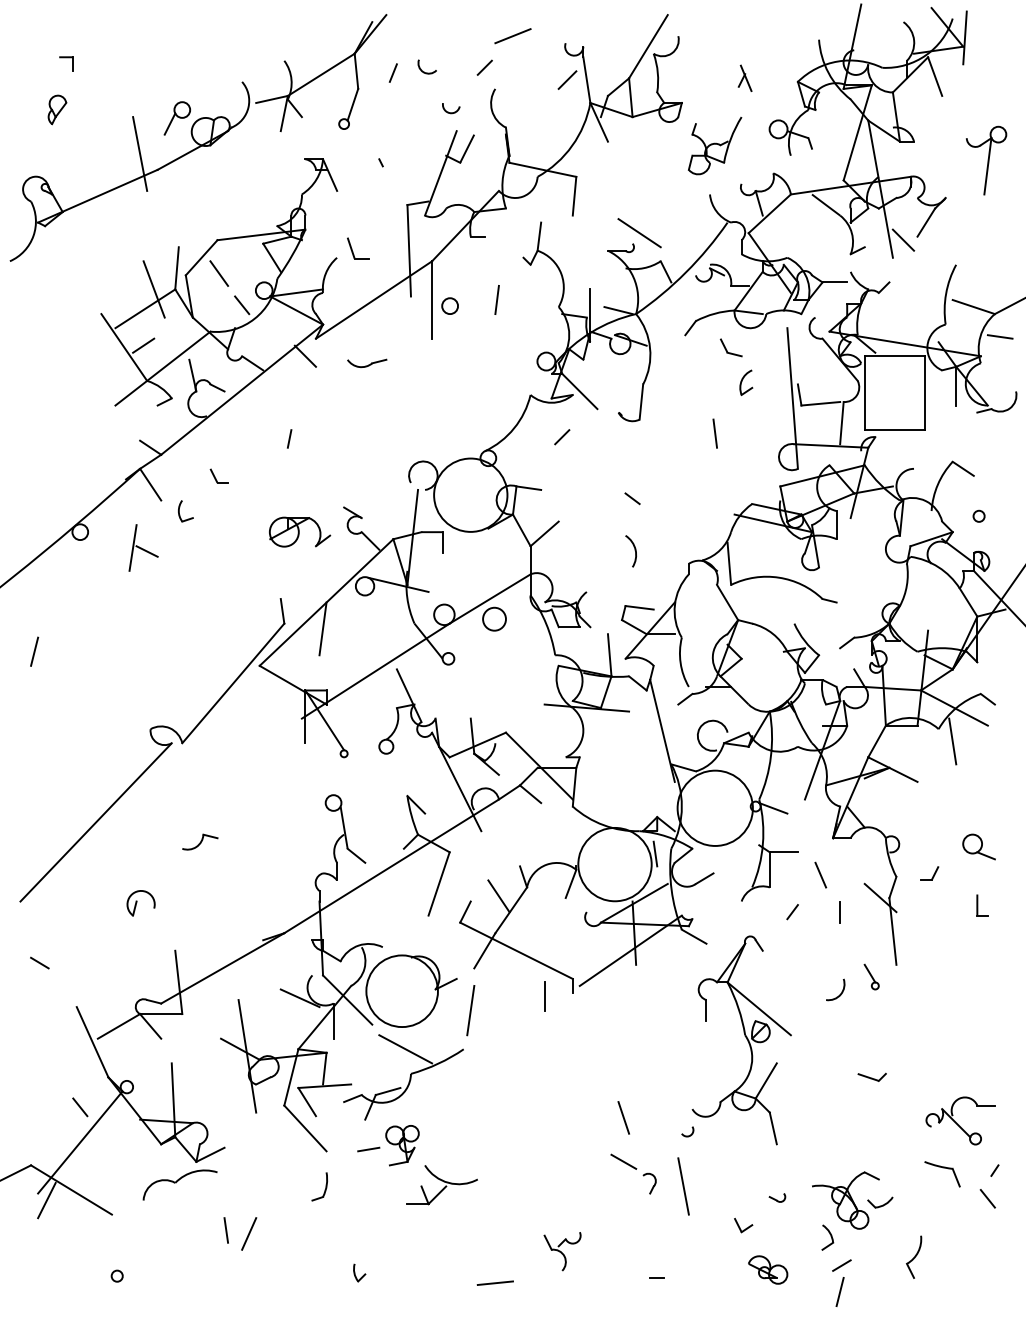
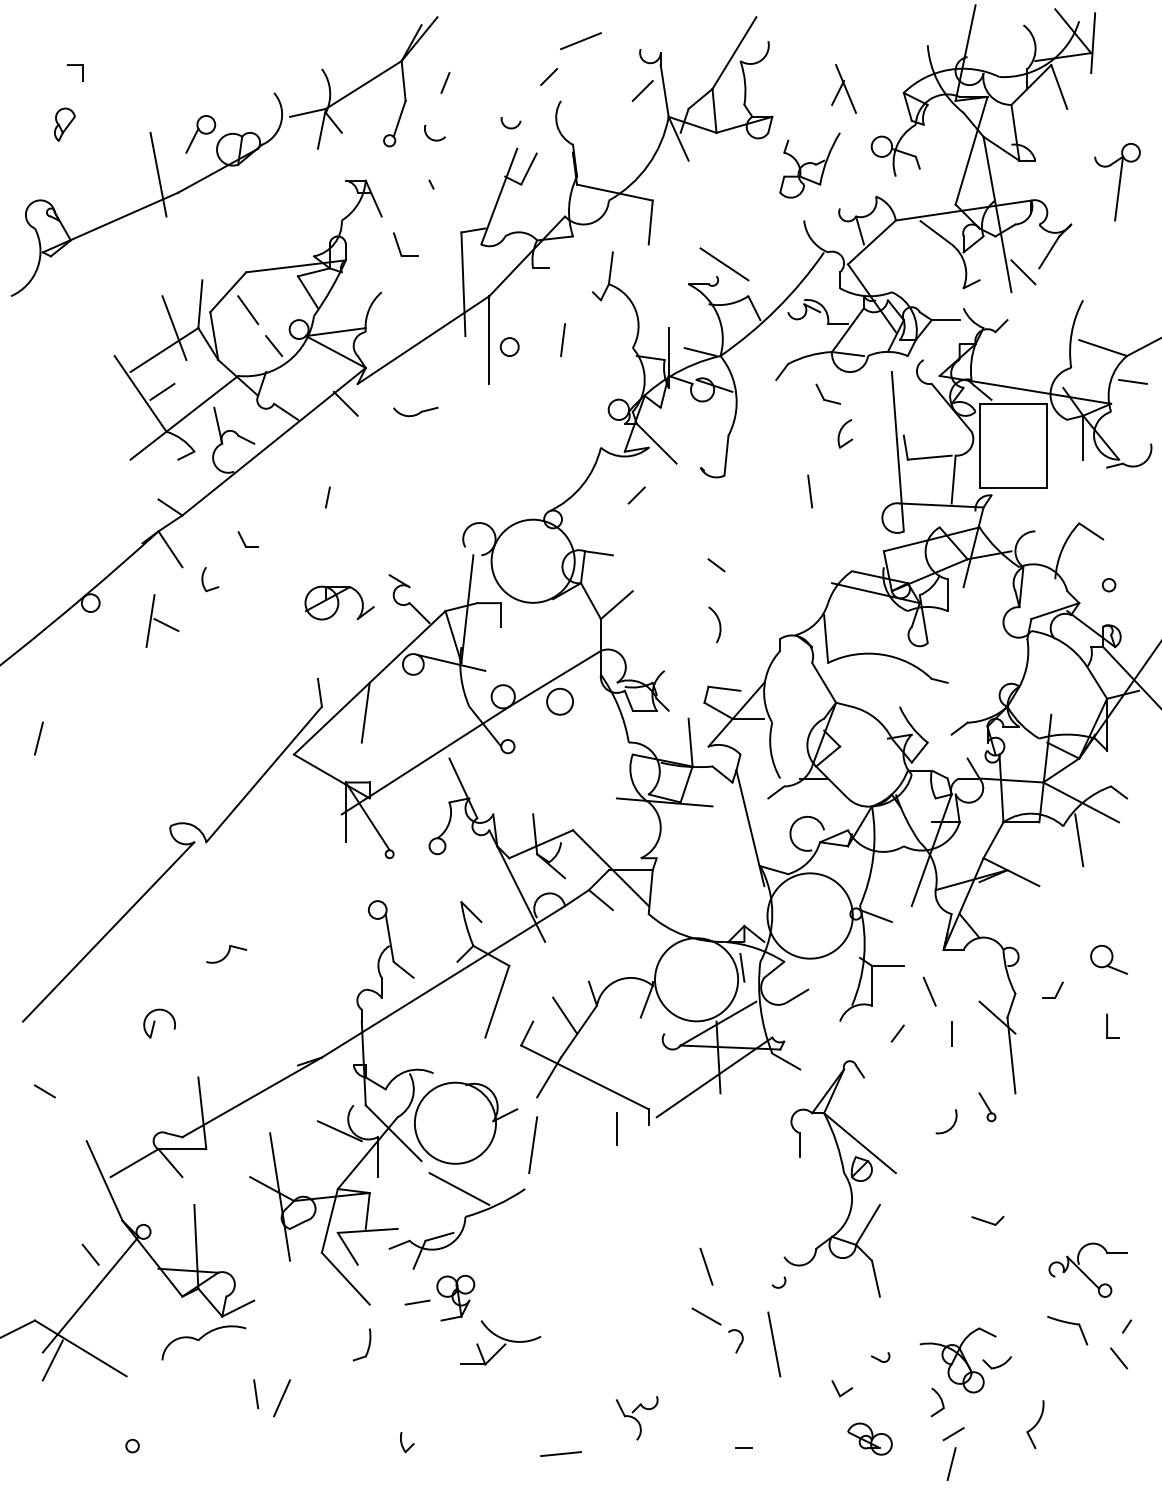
arc: (425, 71) -> (432, 138), moved
part: (744, 77) -> (843, 88), size x1.67
part: (352, 250) -> (399, 246), moved

